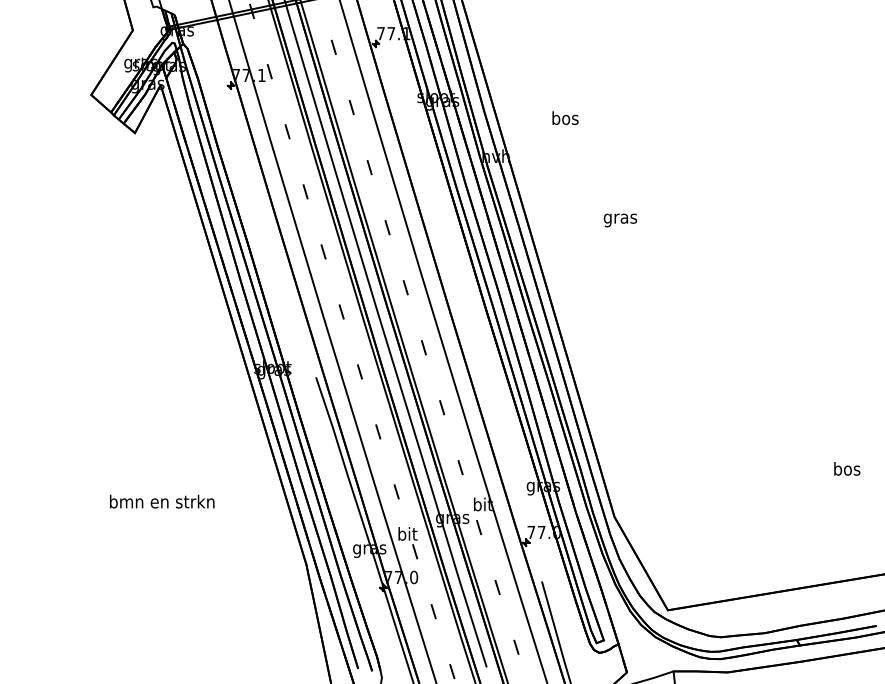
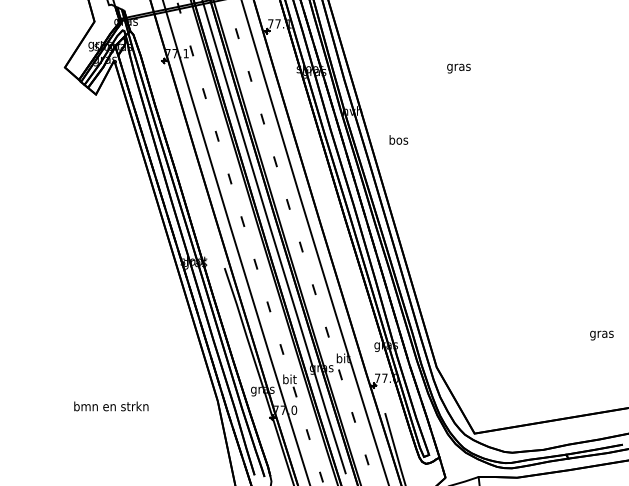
text: (564, 117) -> (398, 139), moved
text: (619, 220) -> (458, 68), moved
text: (846, 470) -> (601, 334), bos -> gras
text: (162, 501) -> (111, 406), moved

